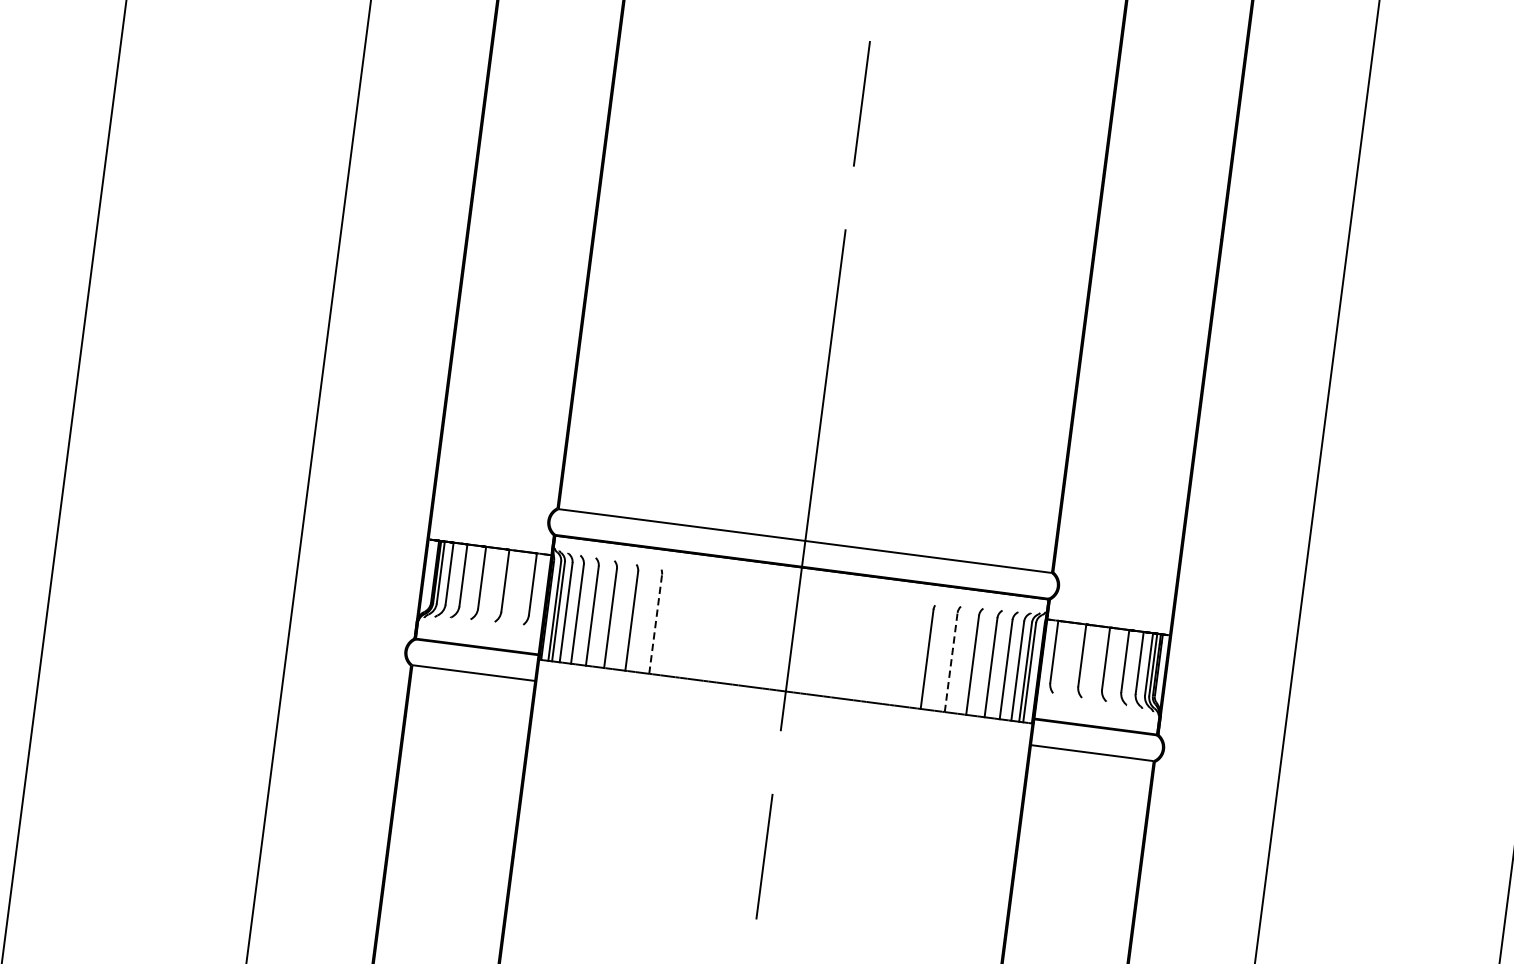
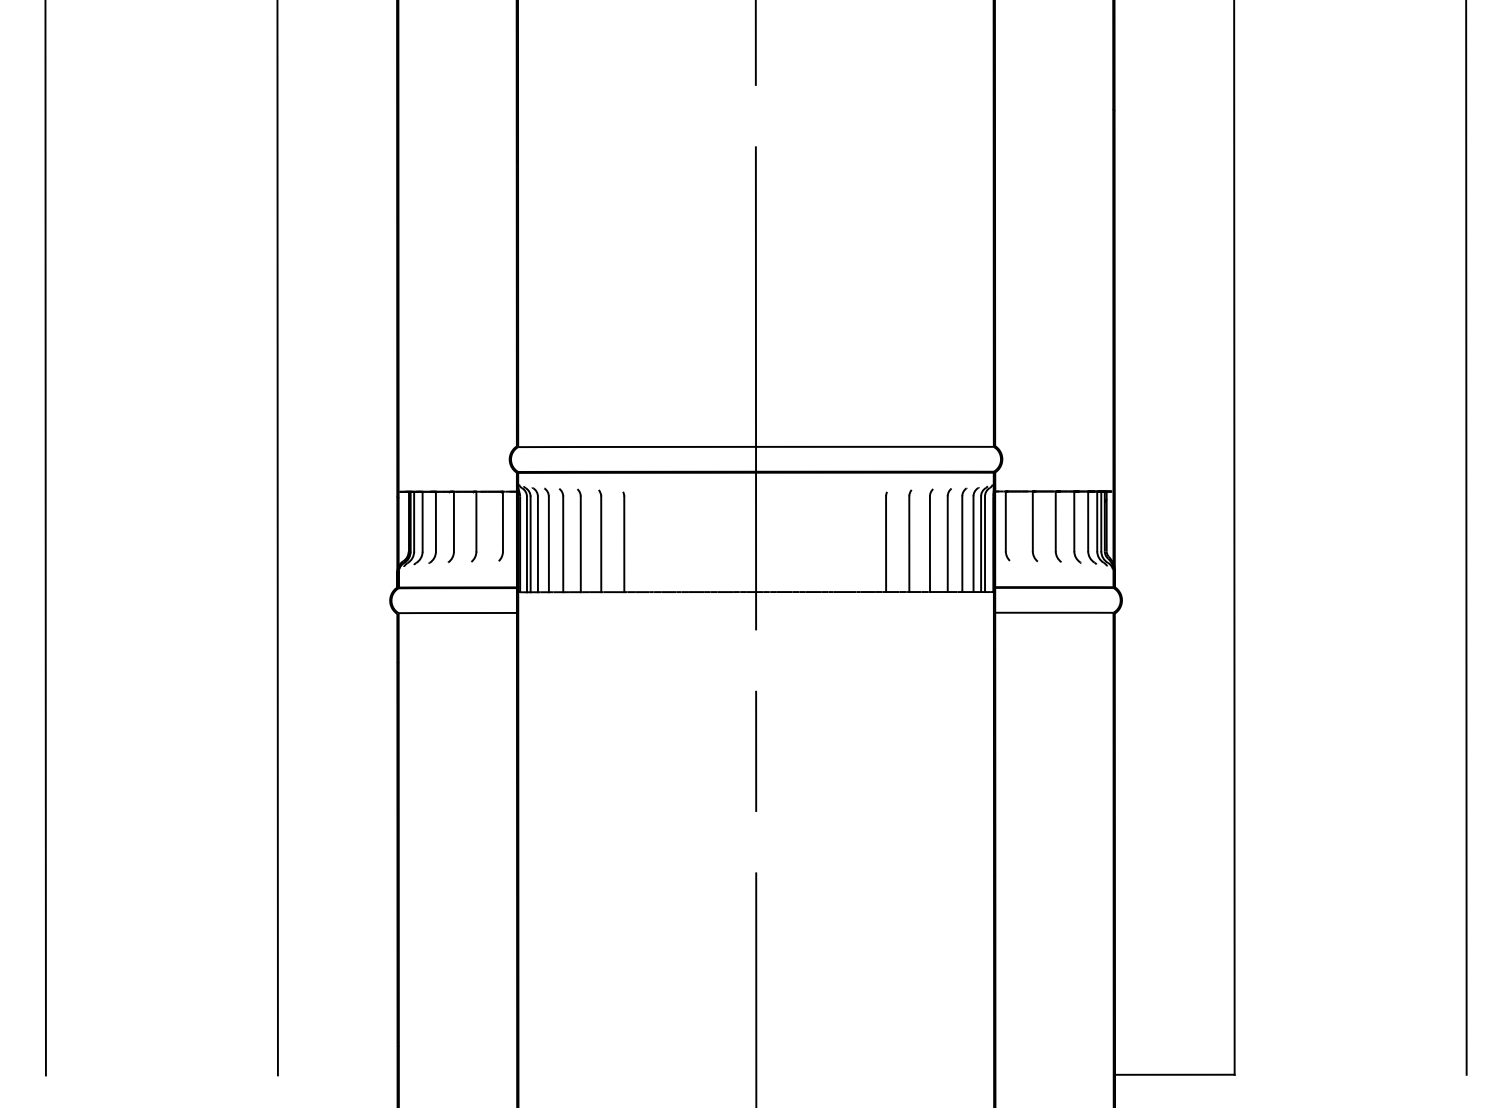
line: (655, 624) -> (624, 544), dashed -> solid
line: (951, 662) -> (909, 544), dashed -> solid

